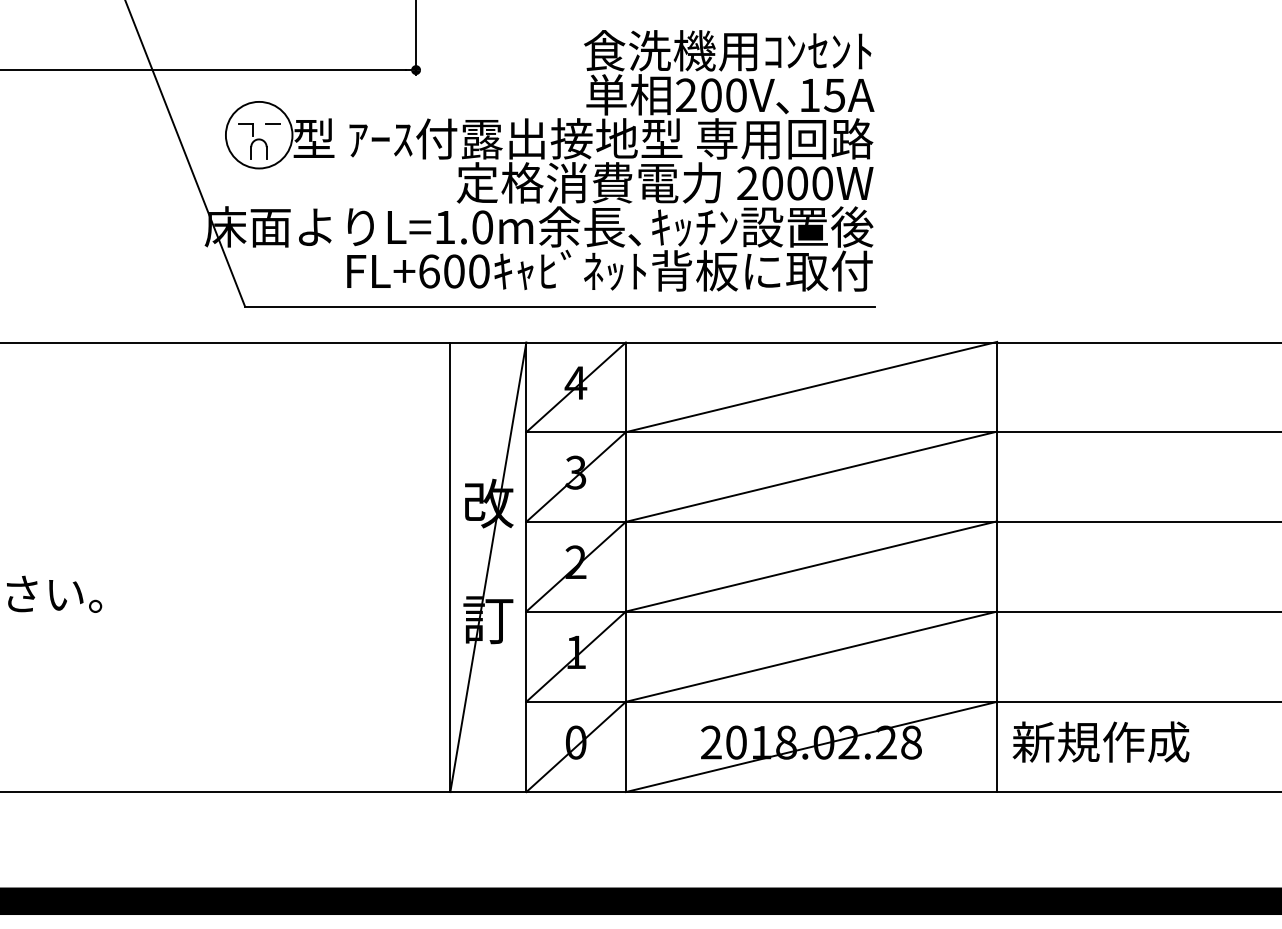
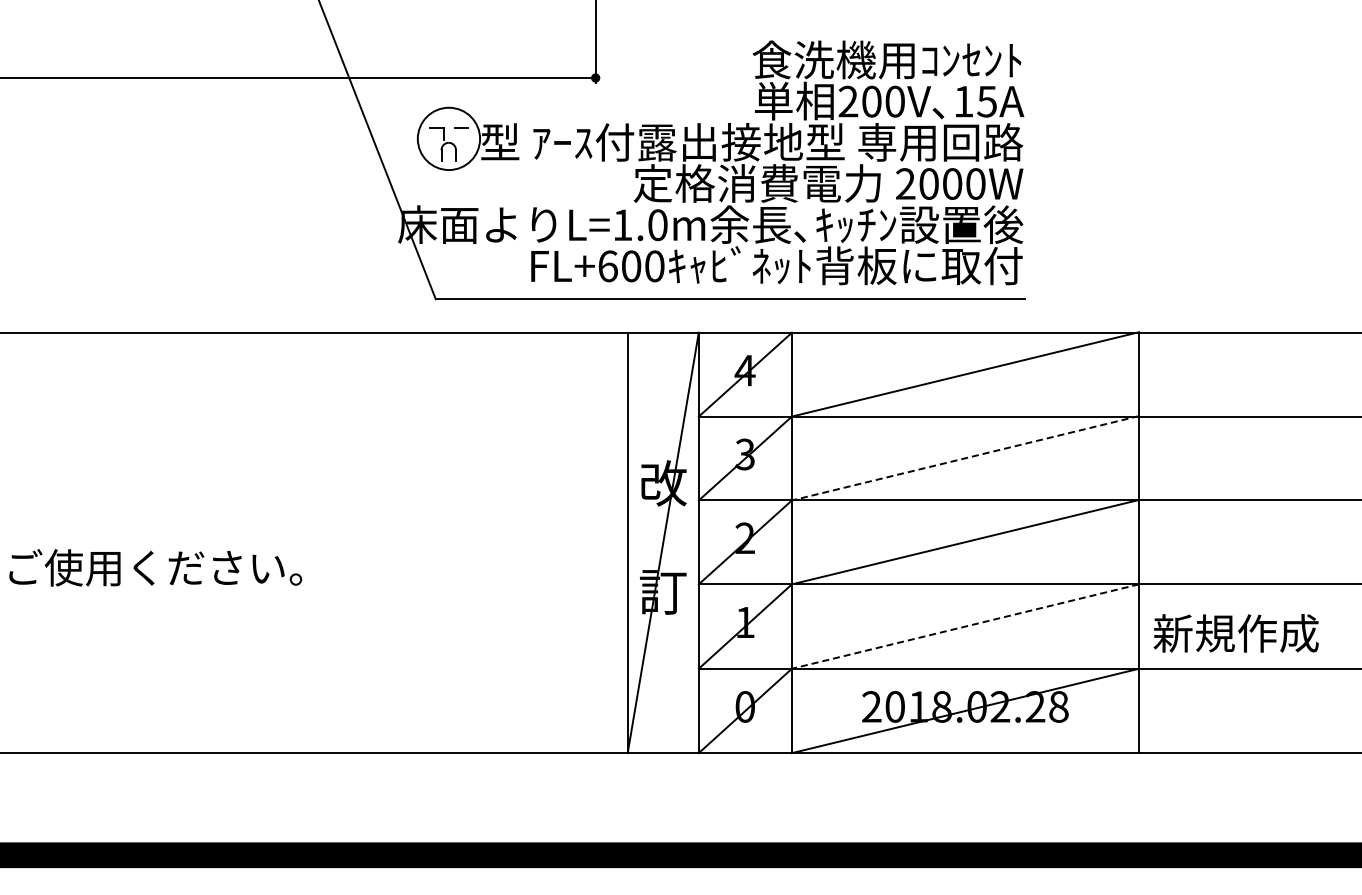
line: (811, 476) -> (965, 458), solid -> dashed
line: (811, 656) -> (965, 626), solid -> dashed
text: (1100, 742) -> (1235, 633), moved

